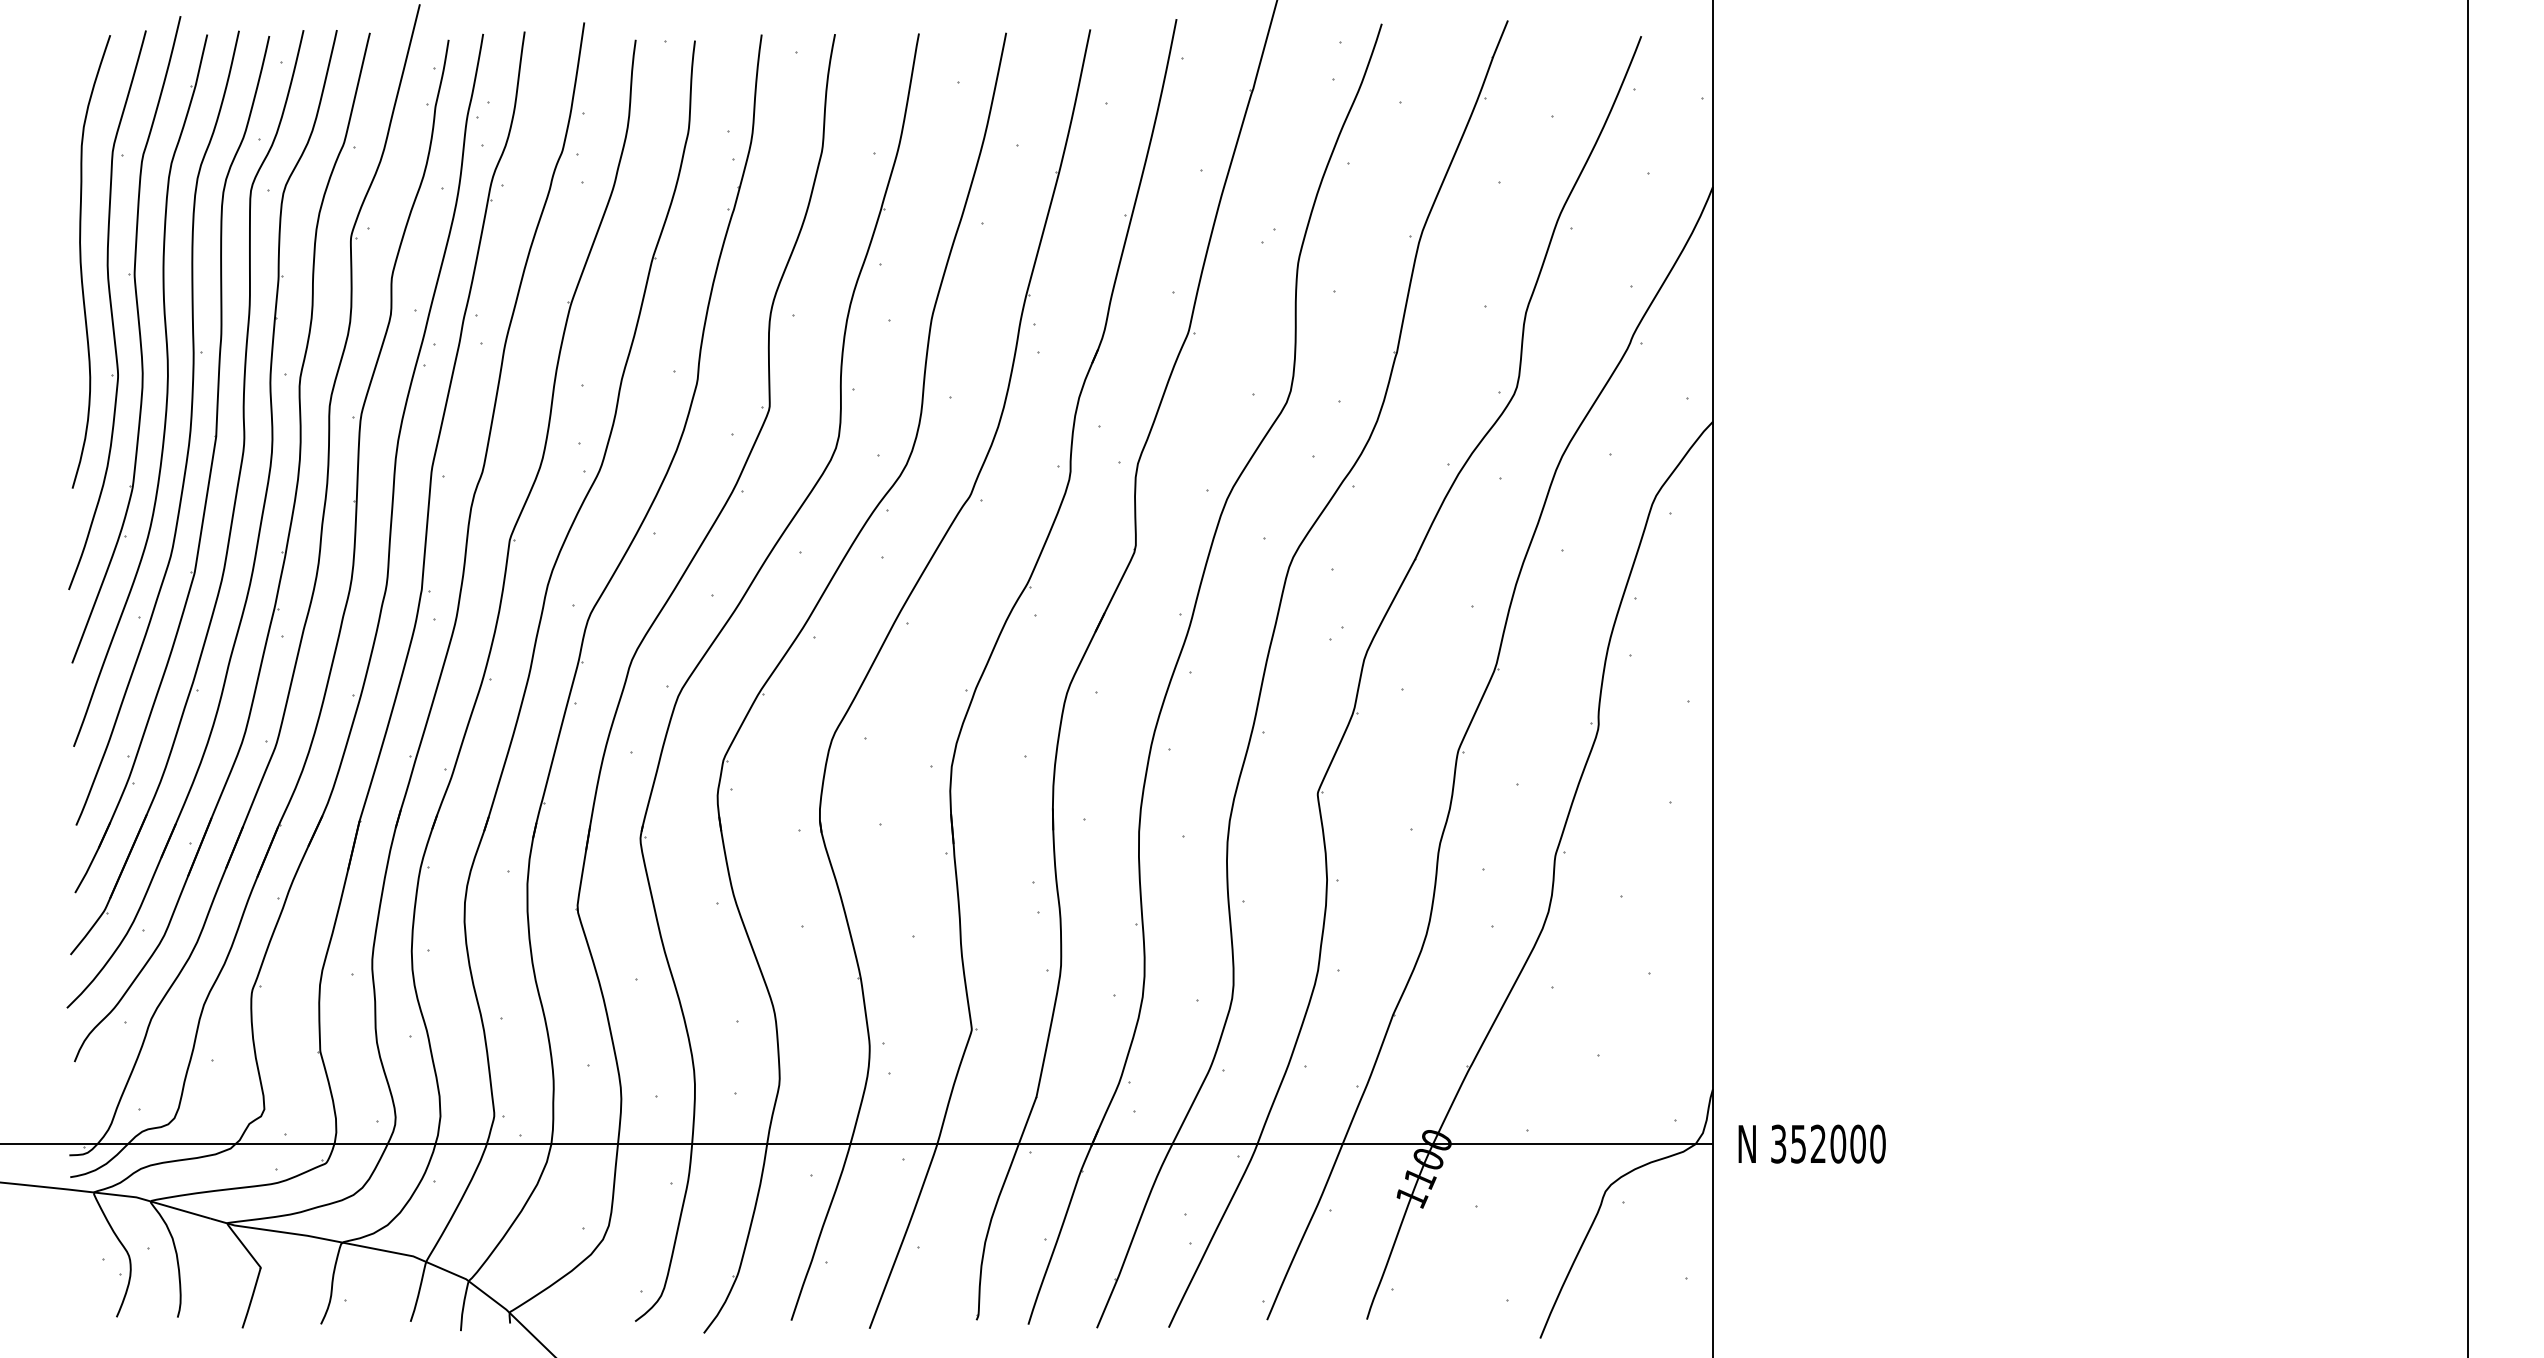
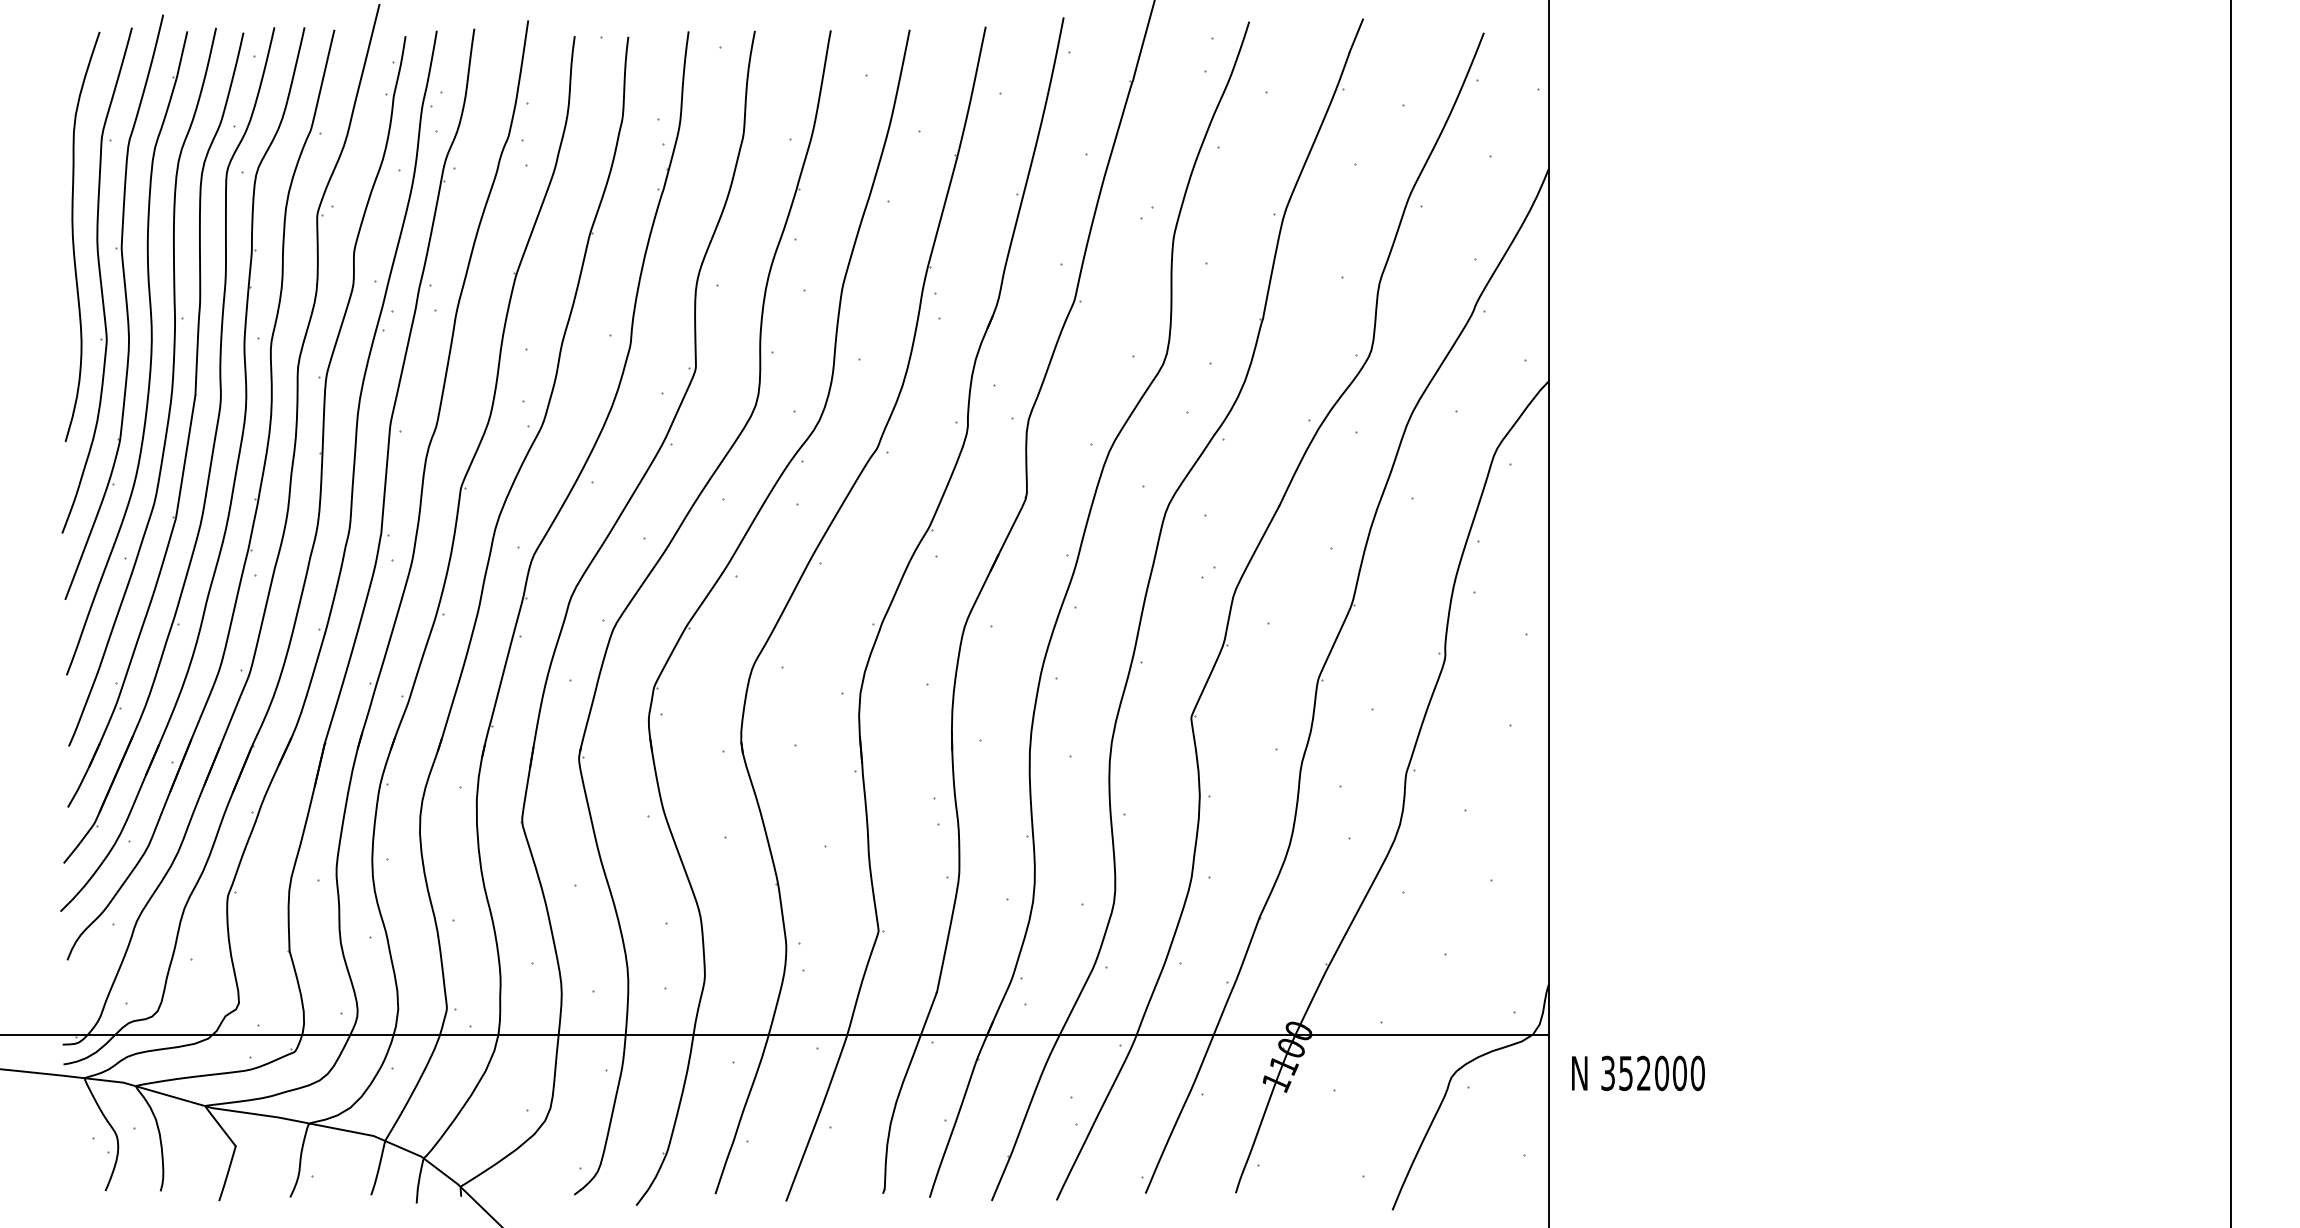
text: (1811, 1143) -> (1637, 1072), moved

